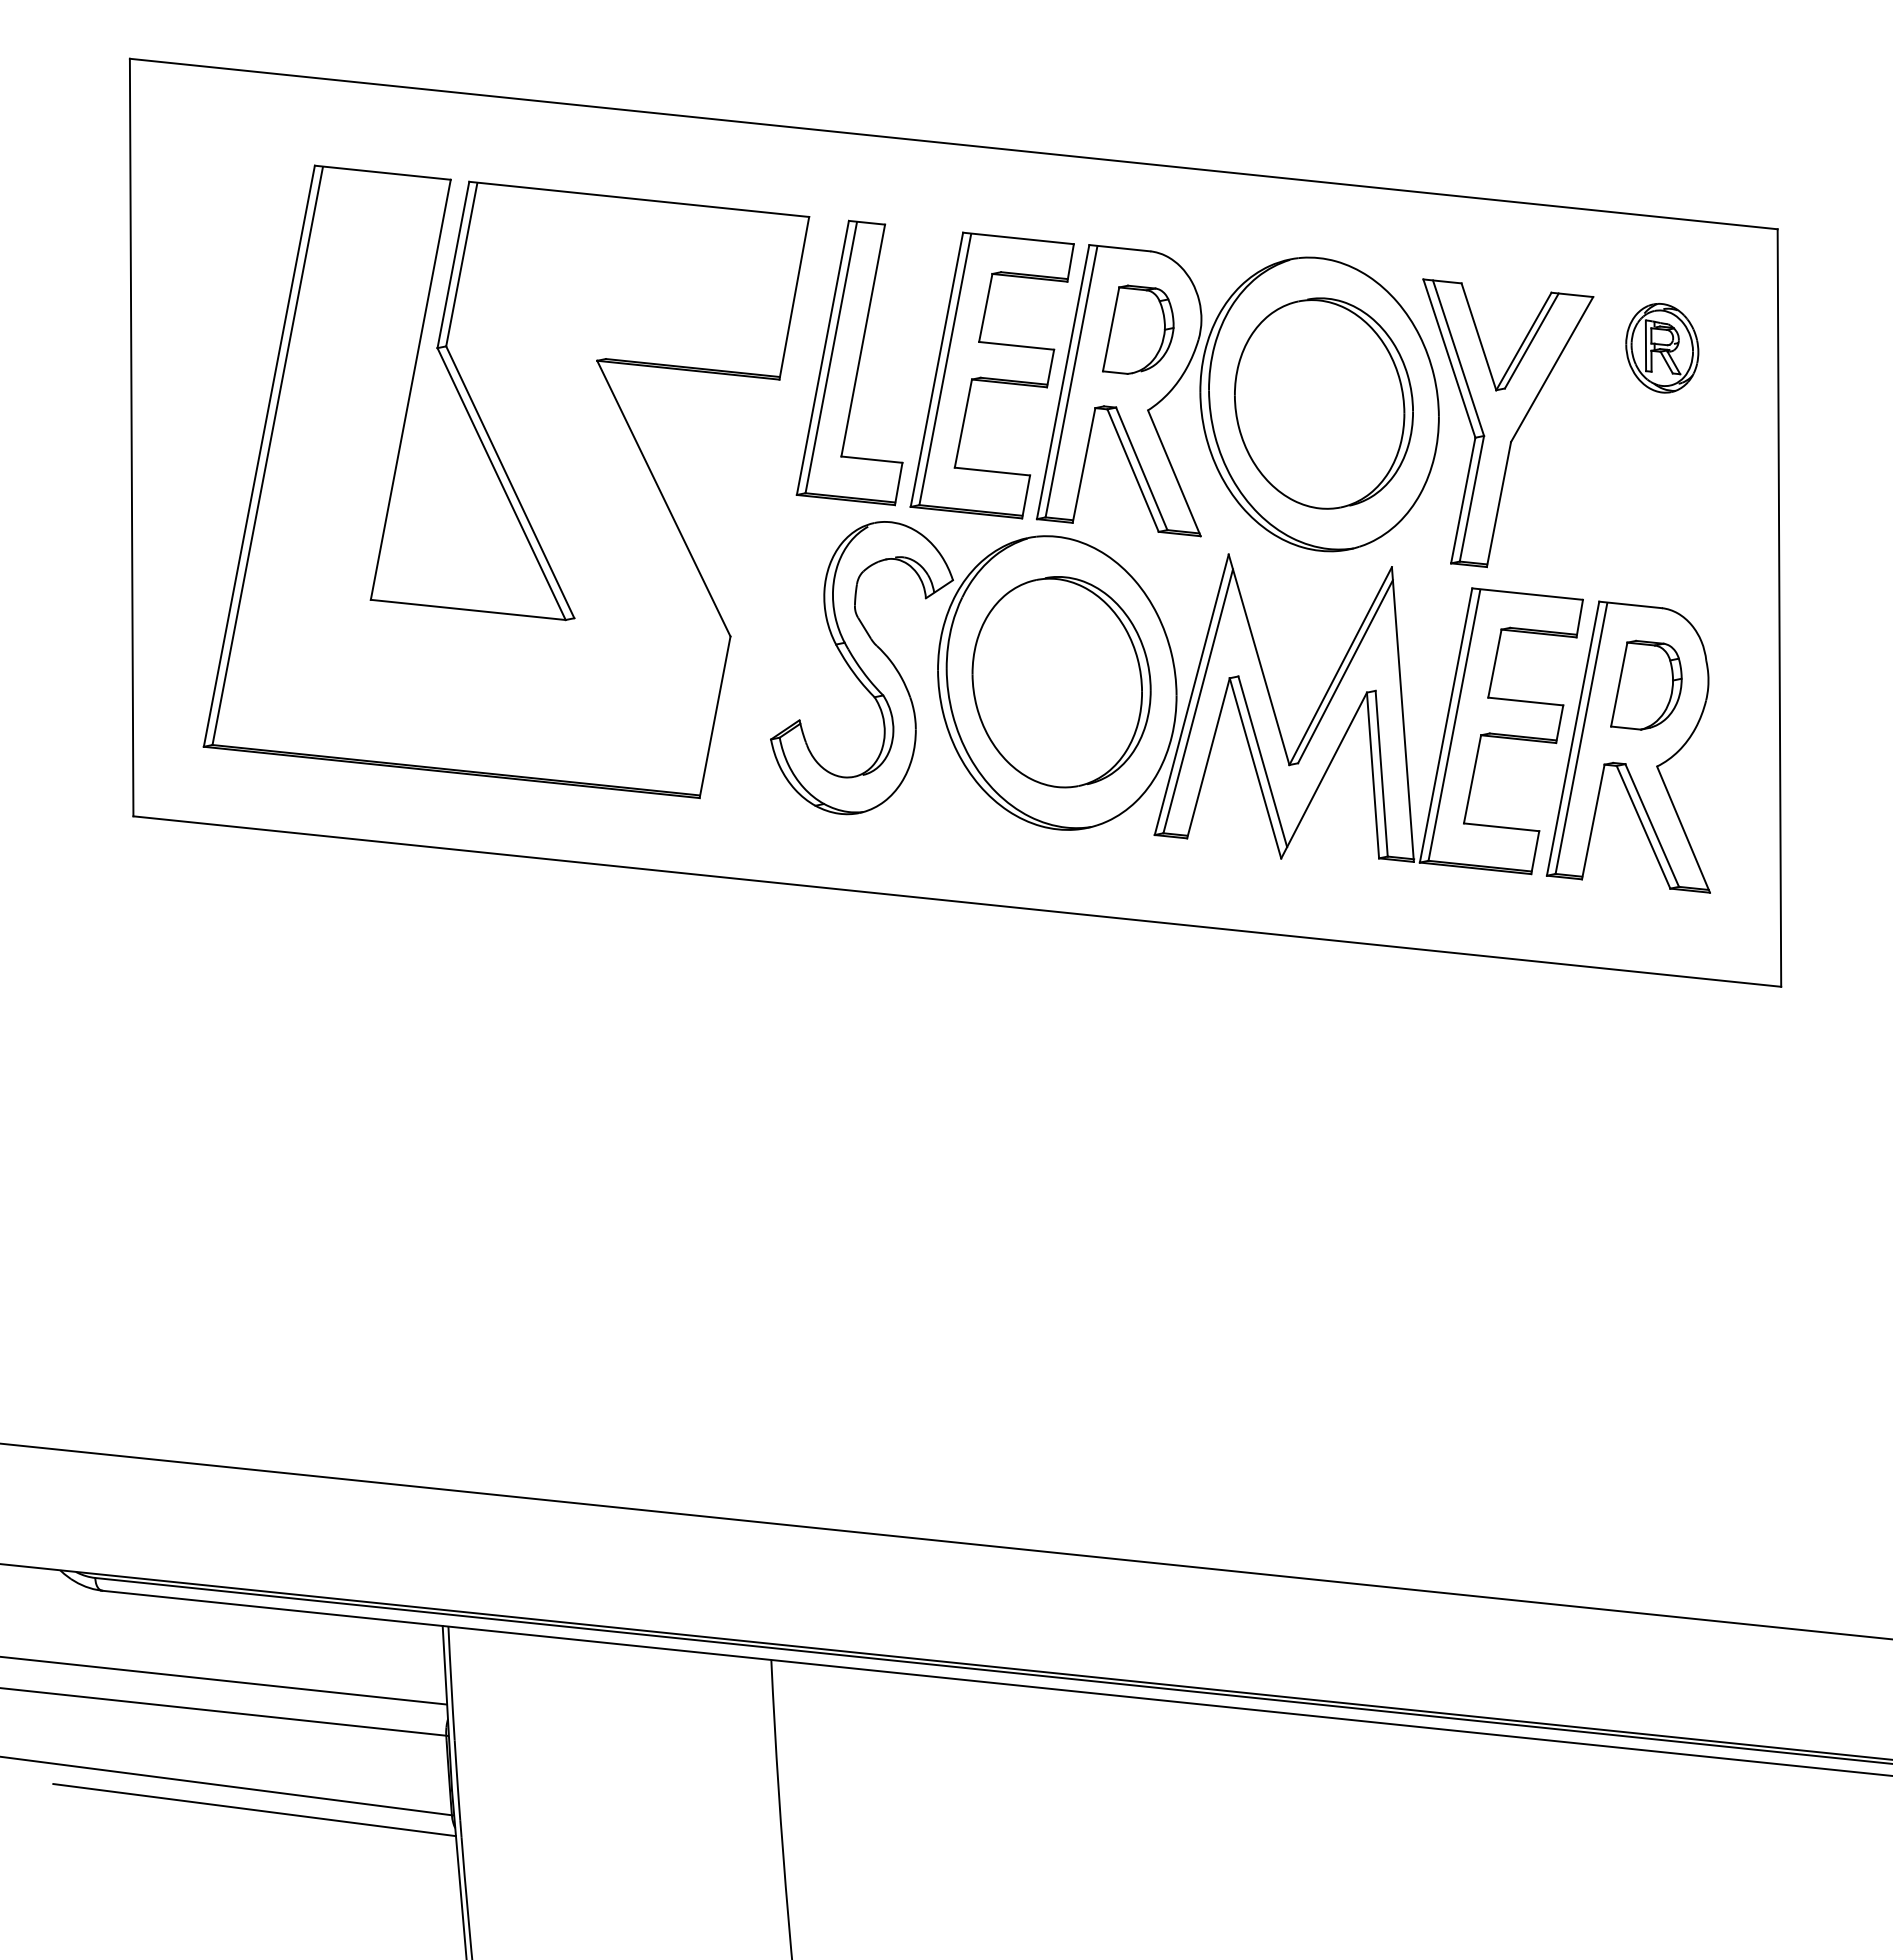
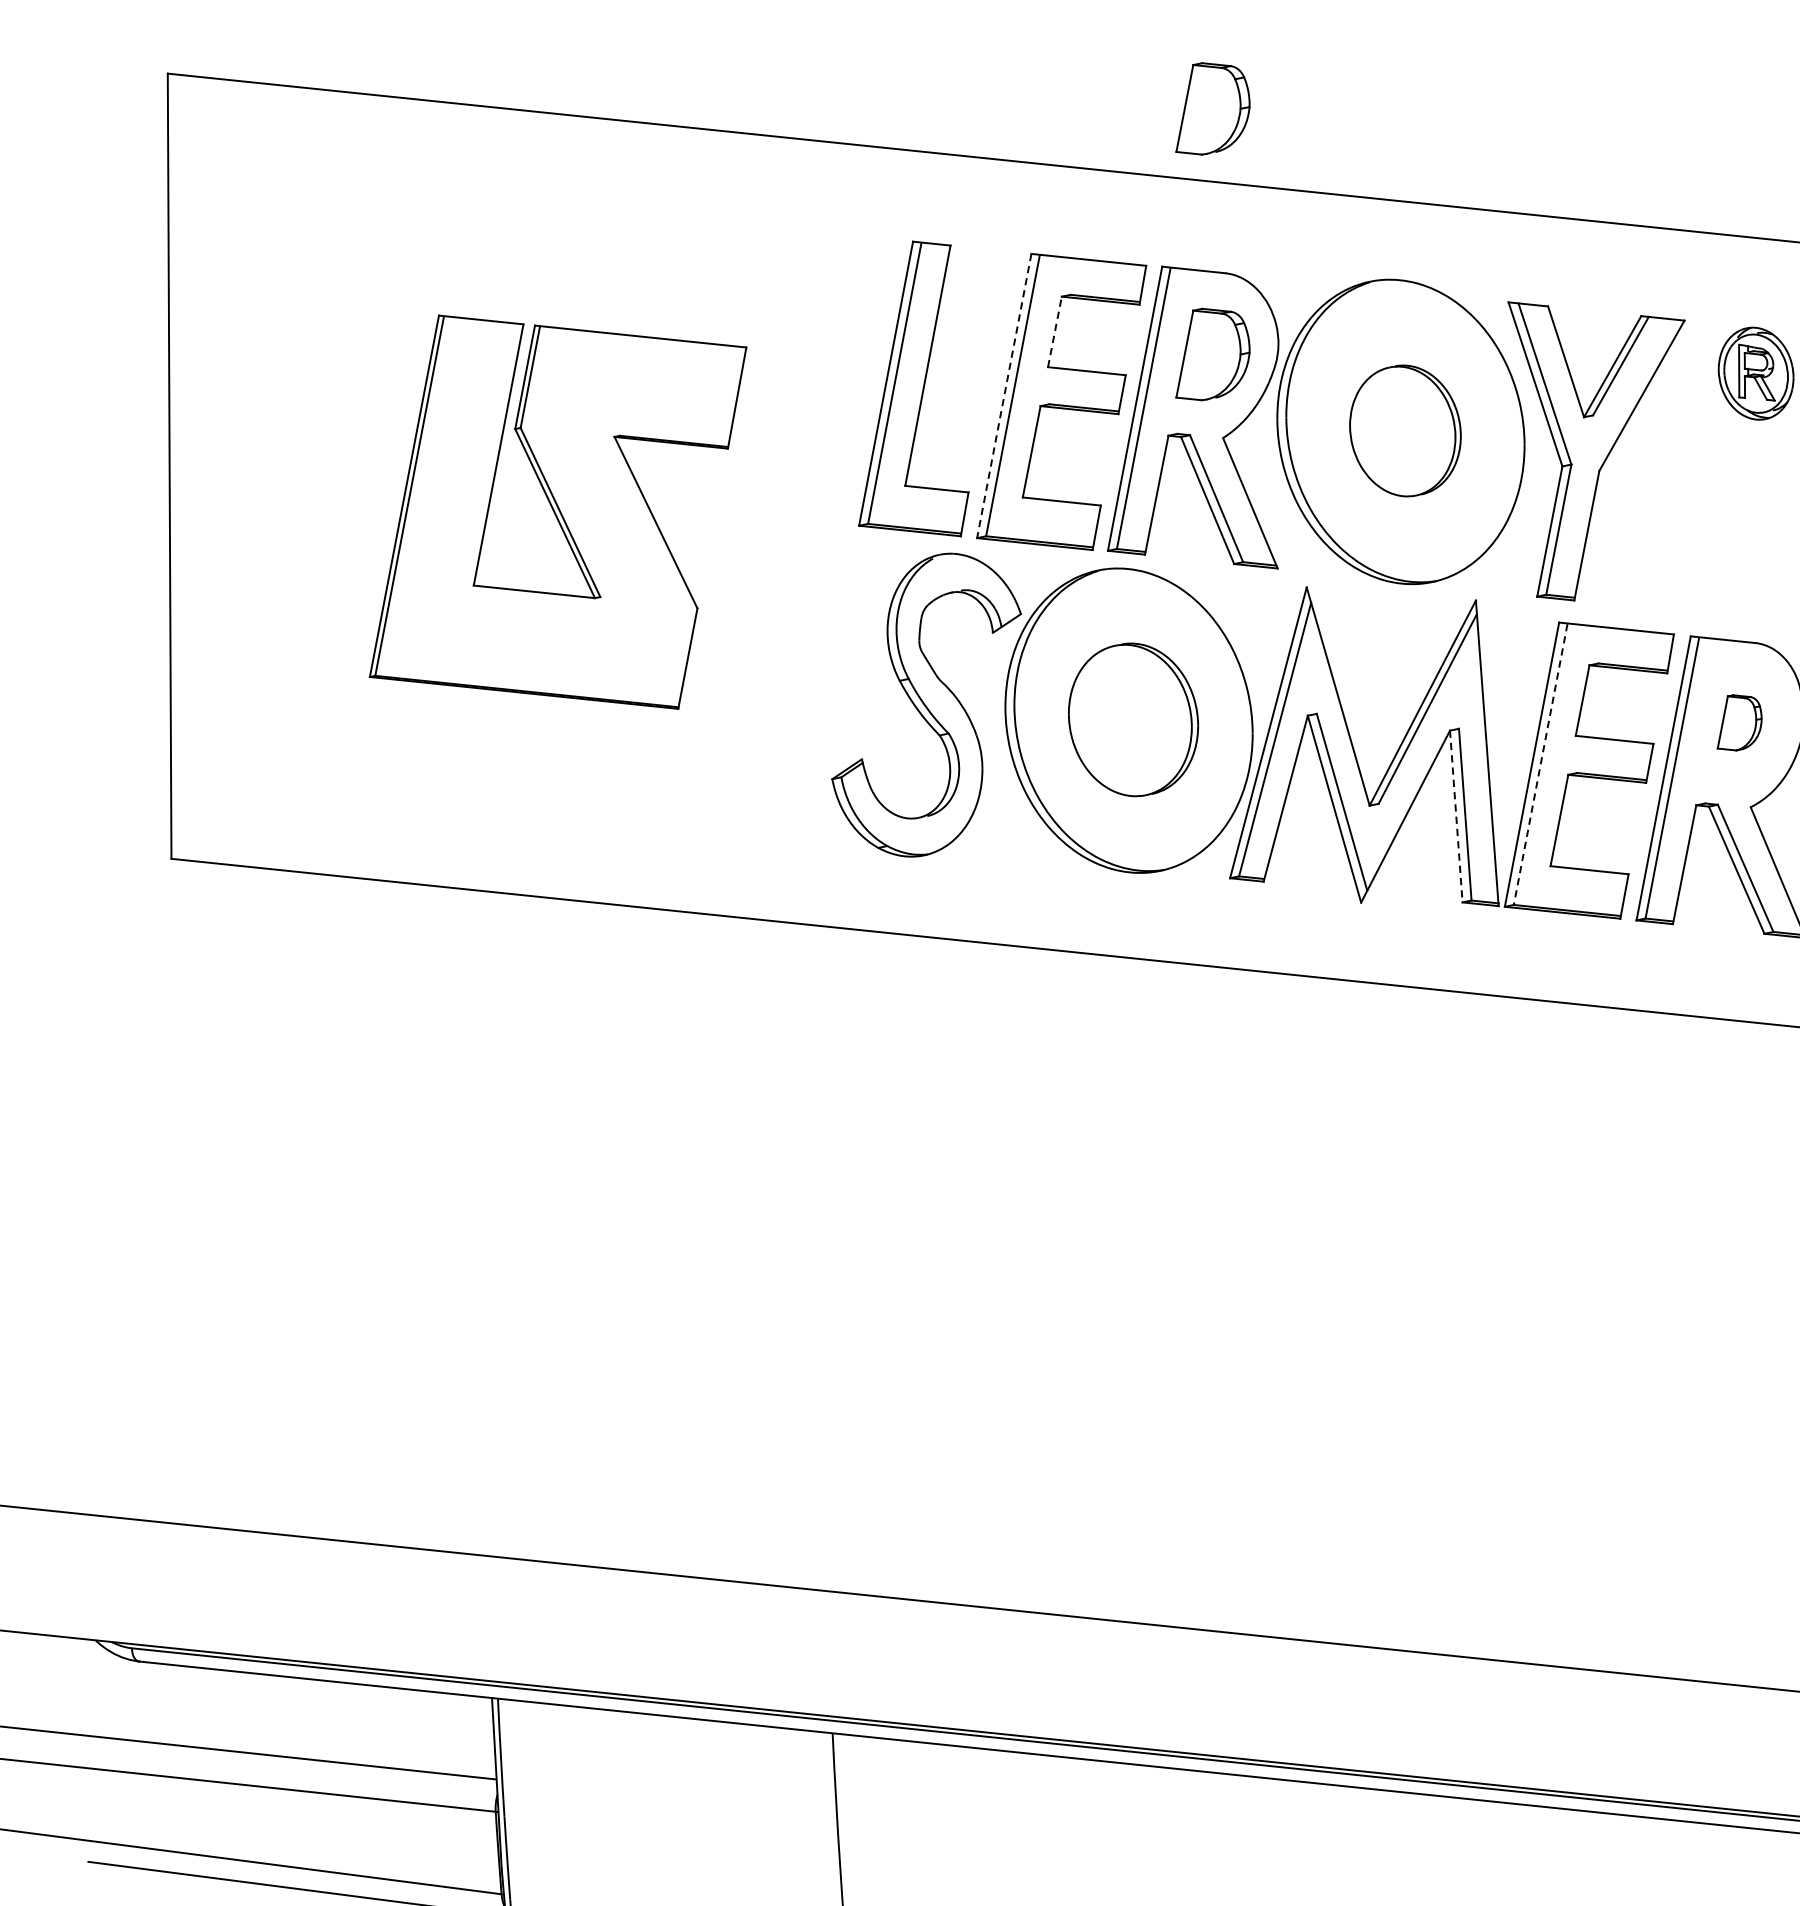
part: (1138, 92) -> (1213, 108), added
line: (985, 307) -> (1054, 331), solid -> dashed
line: (936, 369) -> (1003, 395), solid -> dashed
part: (1323, 403) -> (1404, 430), size x0.6
part: (506, 481) -> (558, 511), size x0.6
part: (1061, 682) -> (1133, 720), size x0.7
part: (1646, 684) -> (1739, 722), size x0.6
line: (1454, 725) -> (1540, 764), solid -> dashed
line: (1373, 776) -> (1456, 817), solid -> dashed

